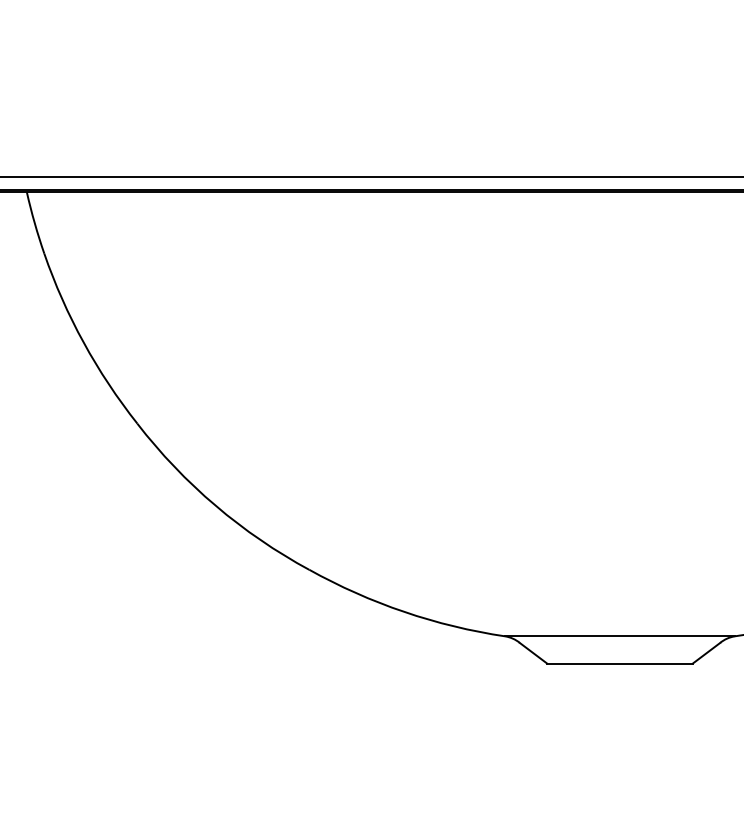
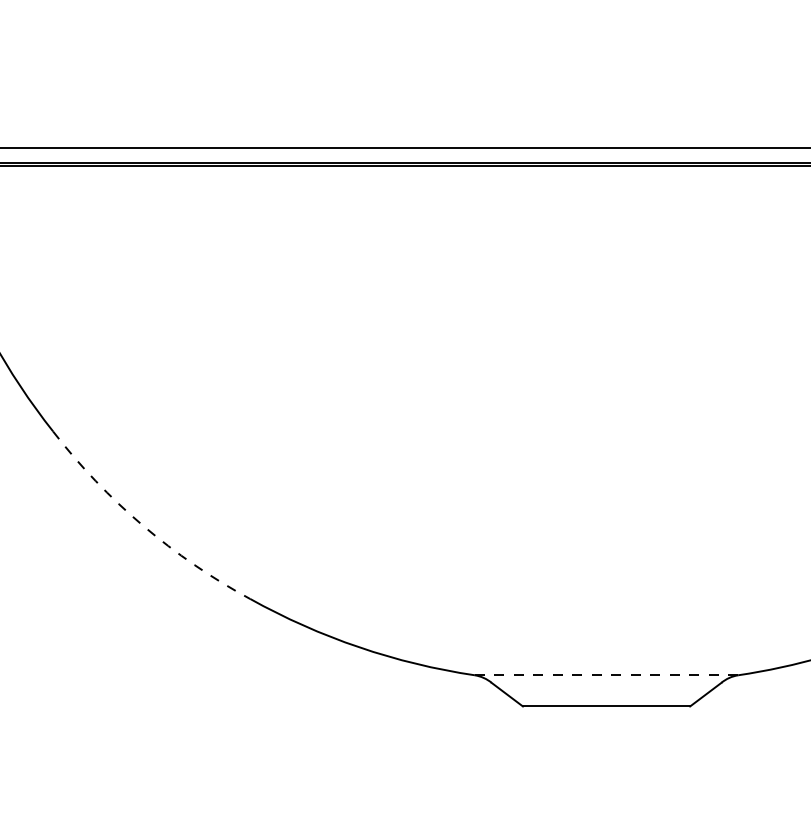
arc: (215, 505) -> (142, 525), solid -> dashed
line: (620, 636) -> (607, 675), solid -> dashed

